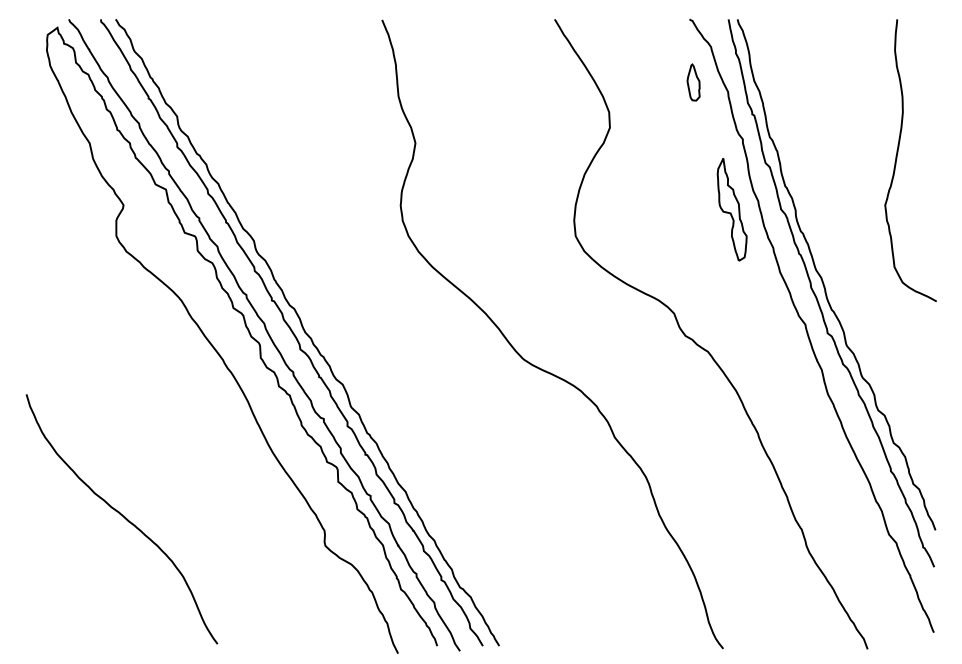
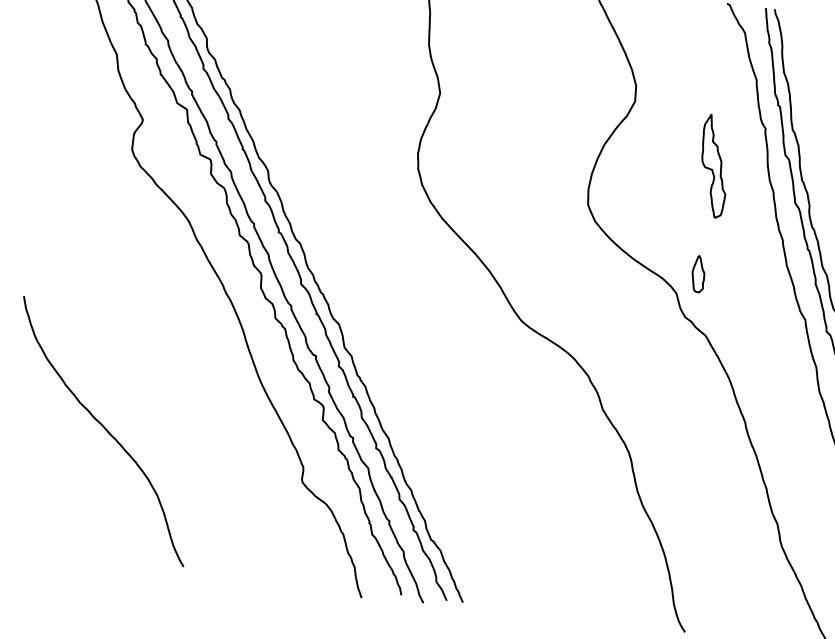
part: (693, 82) -> (698, 274), moved
part: (731, 209) -> (713, 166), moved

